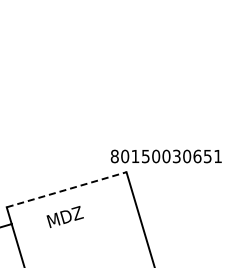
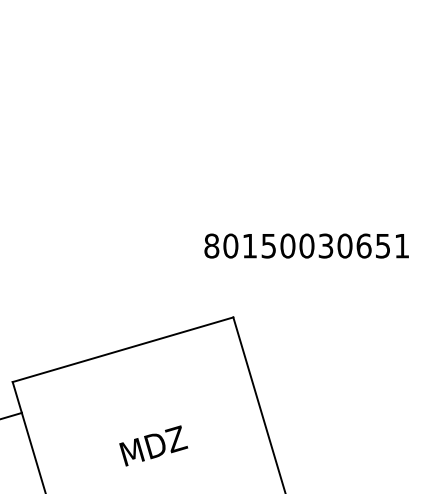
text: (165, 156) -> (305, 246), moved
line: (67, 189) -> (124, 349), dashed -> solid
text: (64, 216) -> (152, 445), moved

